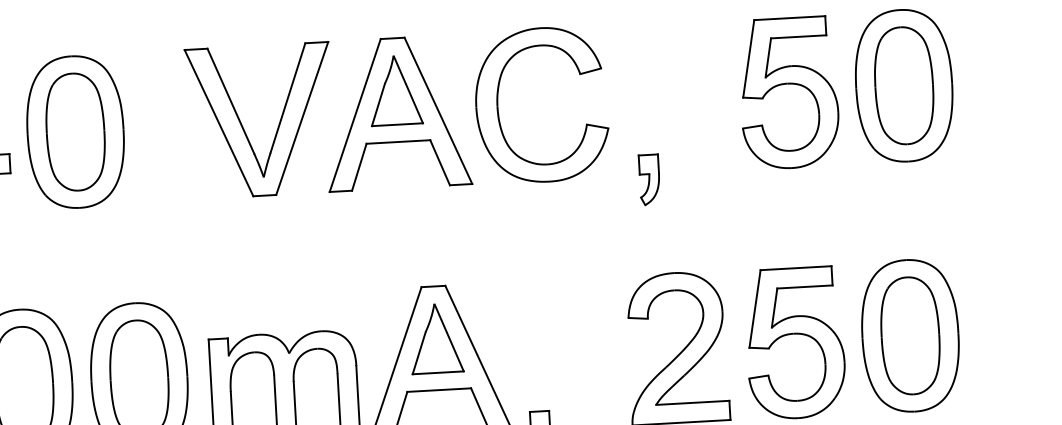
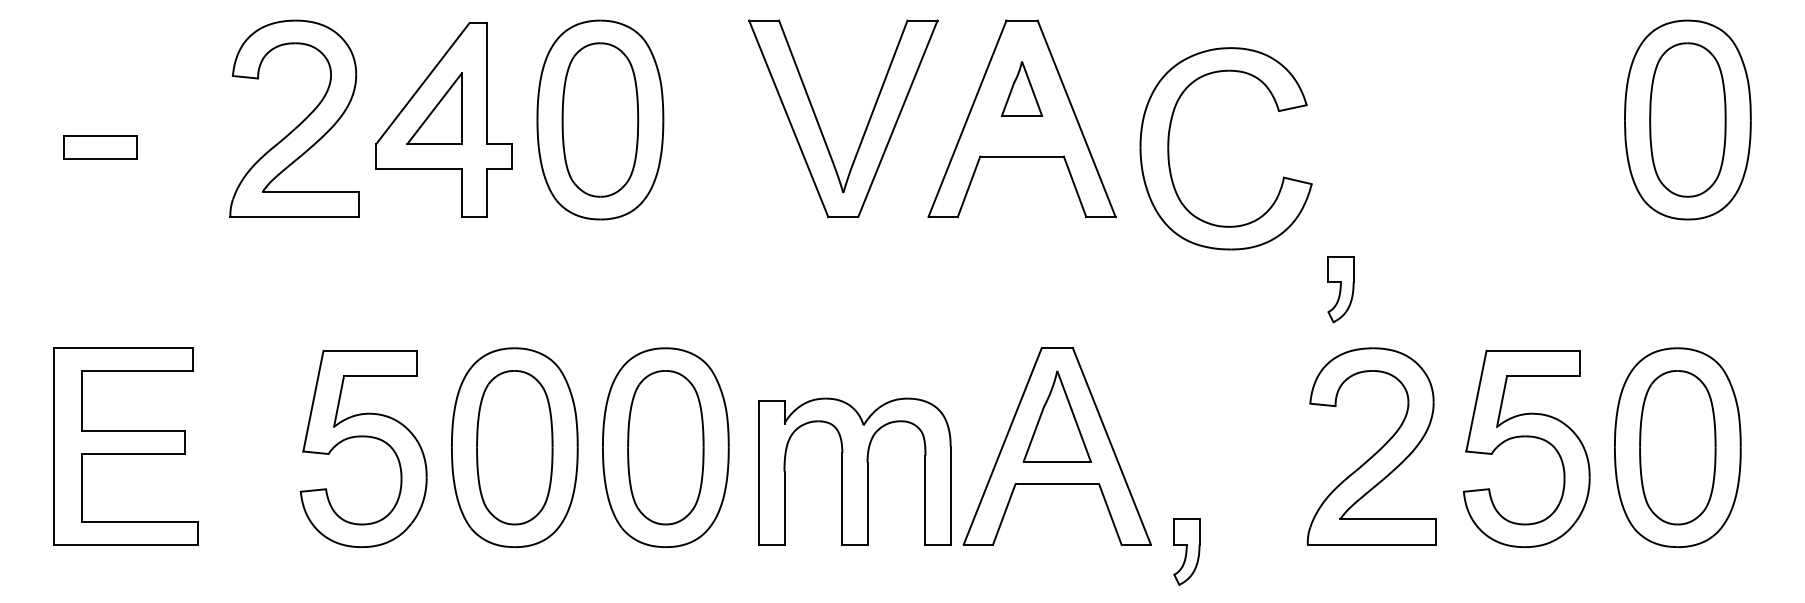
part: (788, 84) -> (1536, 109), removed
part: (395, 90) -> (1021, 88), size x0.6
part: (498, 107) -> (1169, 148), moved
part: (649, 179) -> (1340, 289), moved

